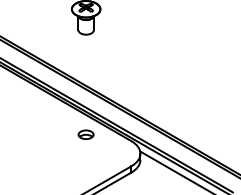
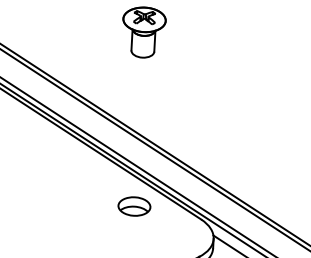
part: (85, 134) -> (133, 205), size x1.43

